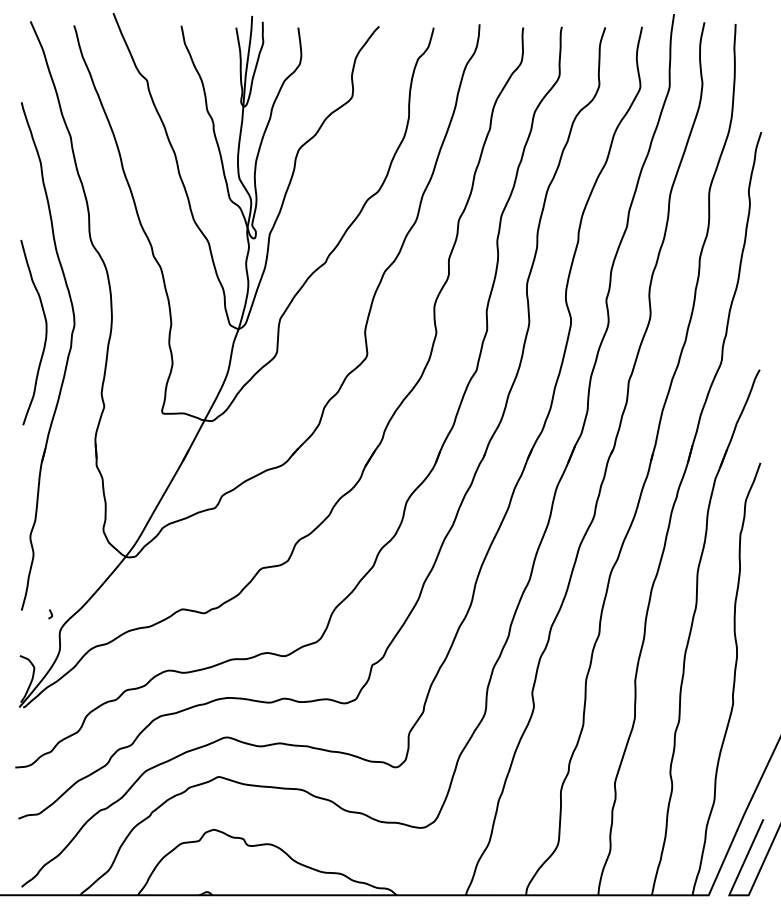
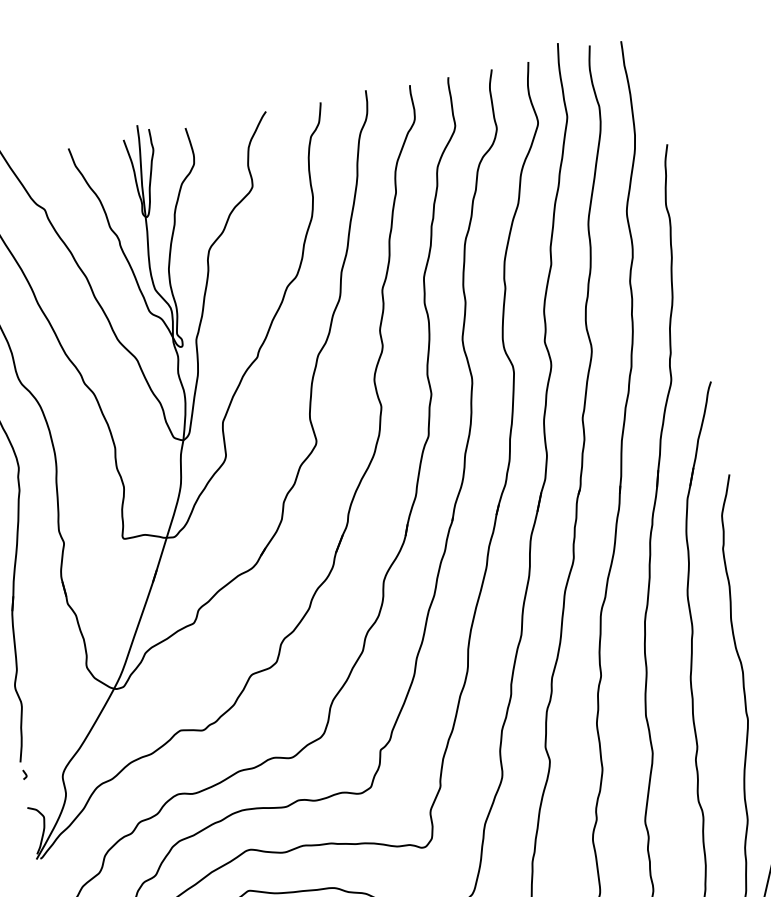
curve: (50, 614) -> (24, 774), moved

